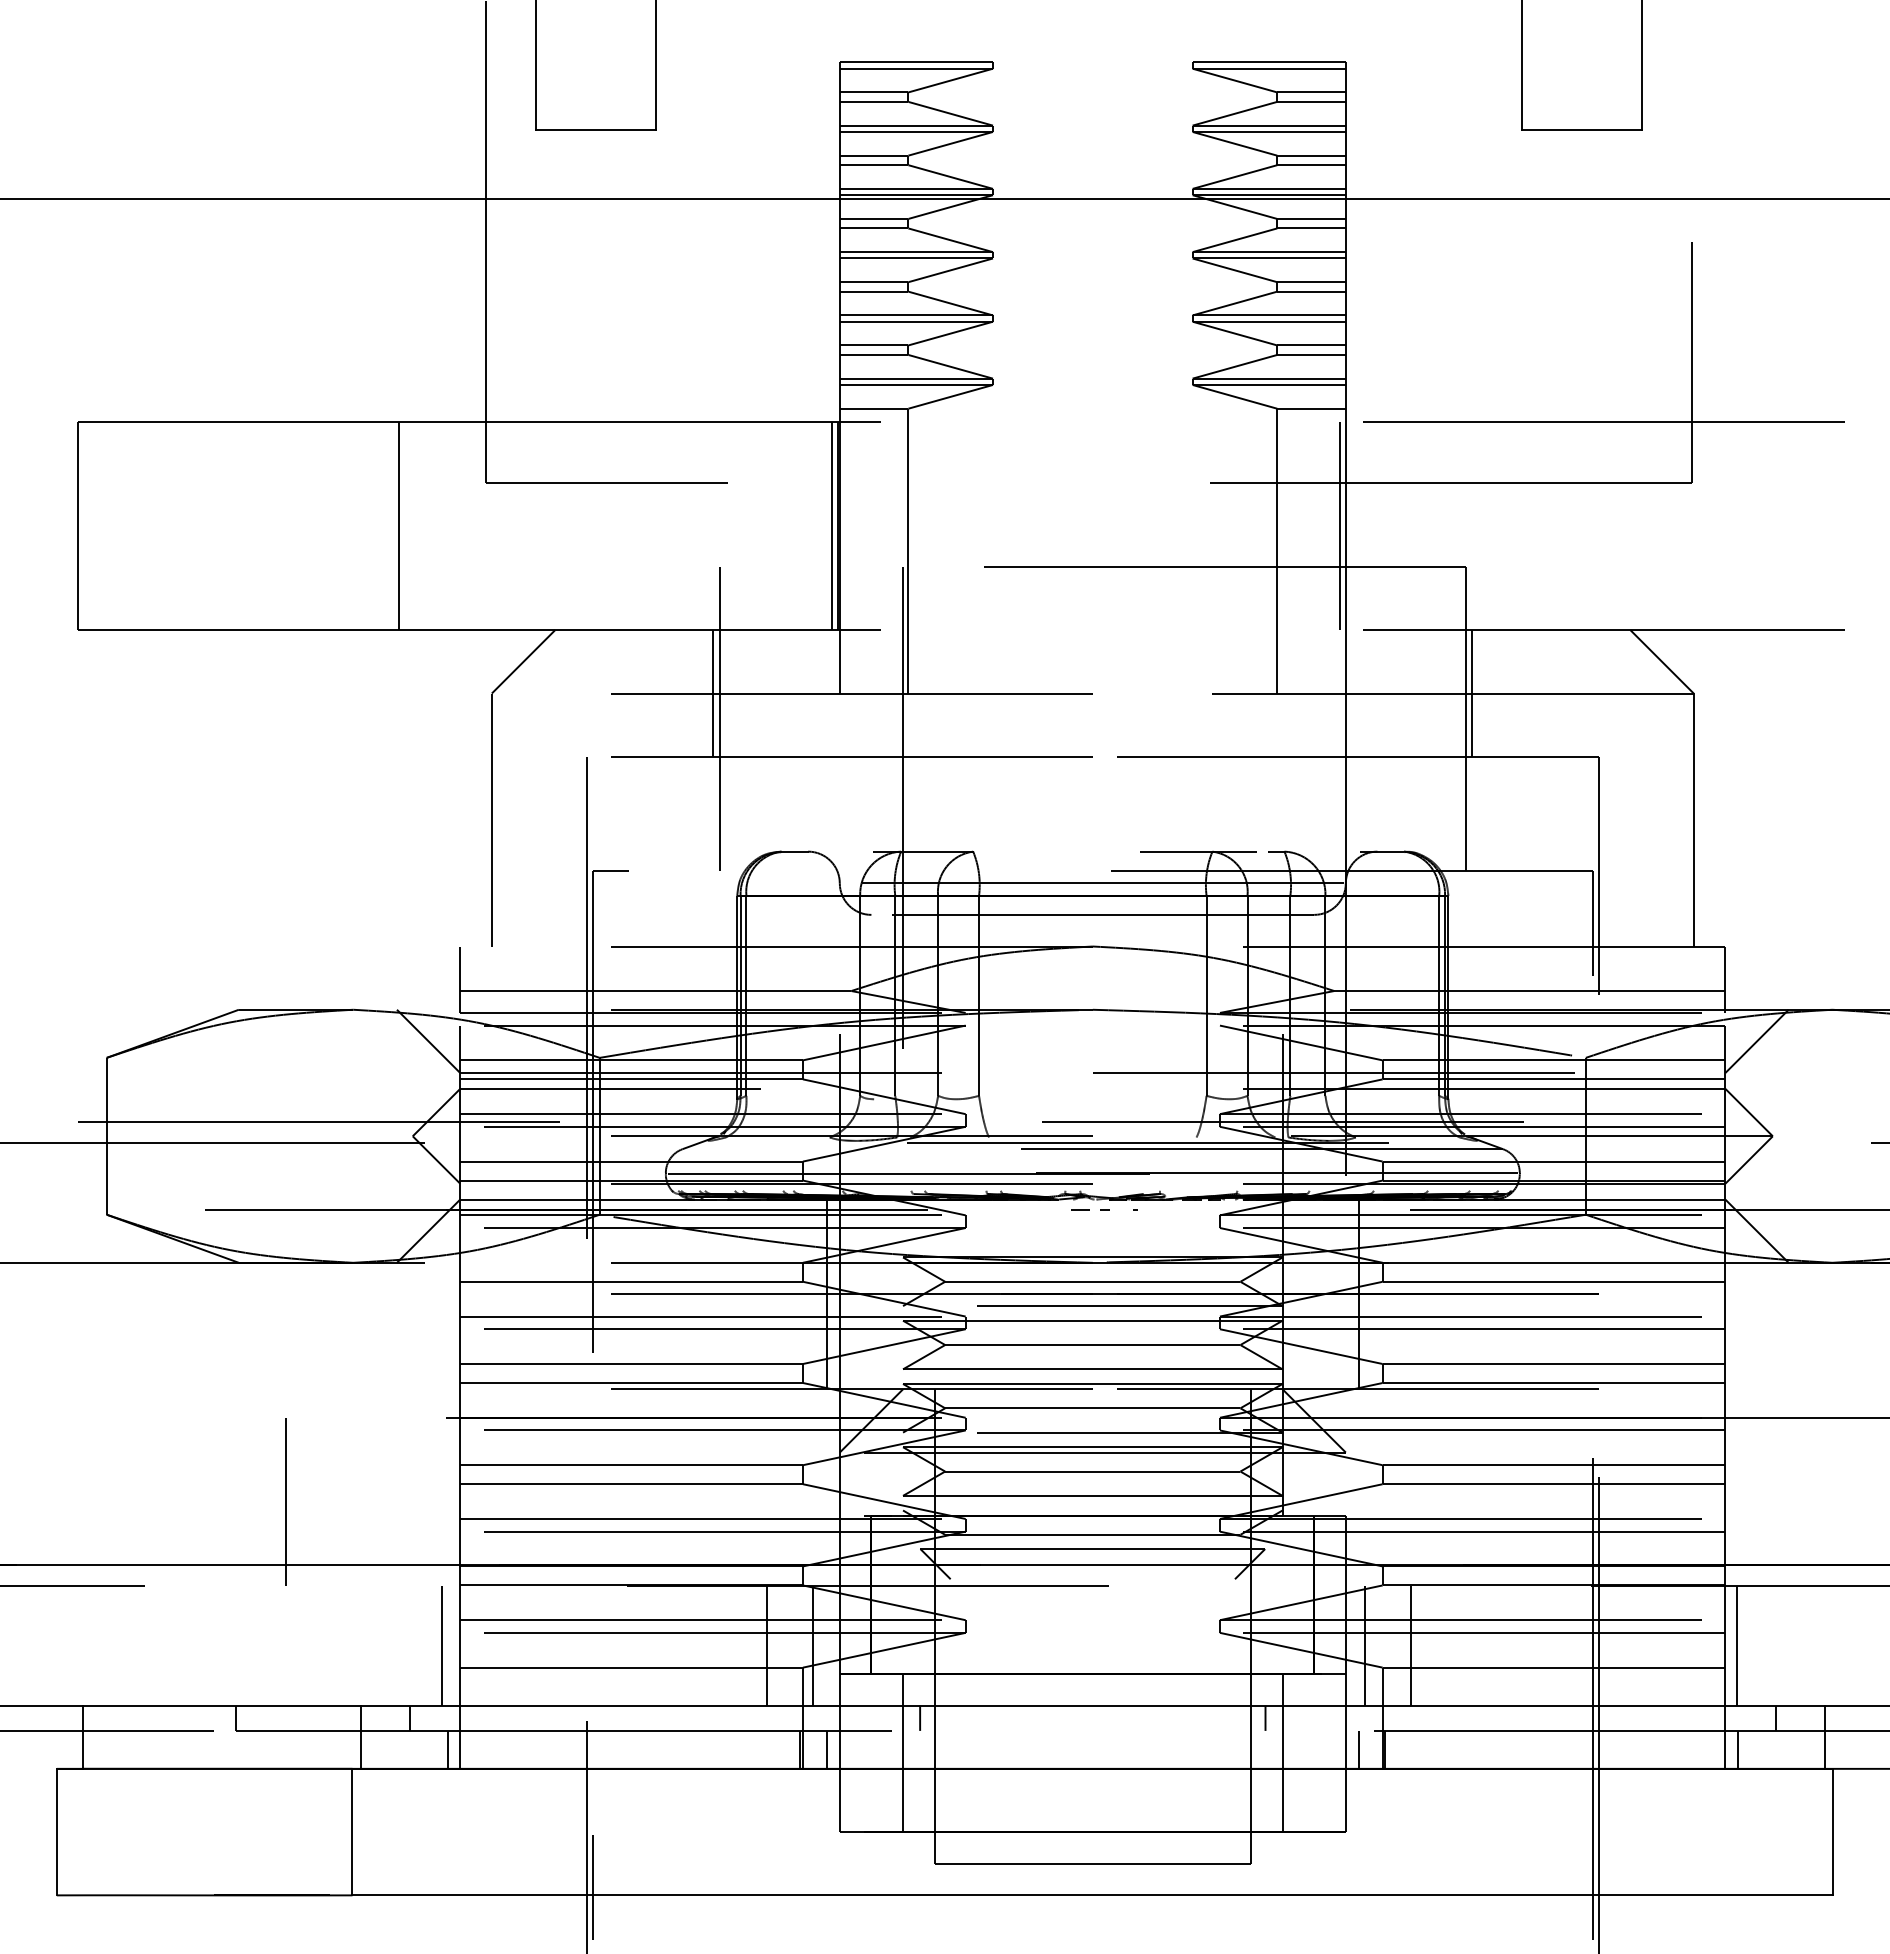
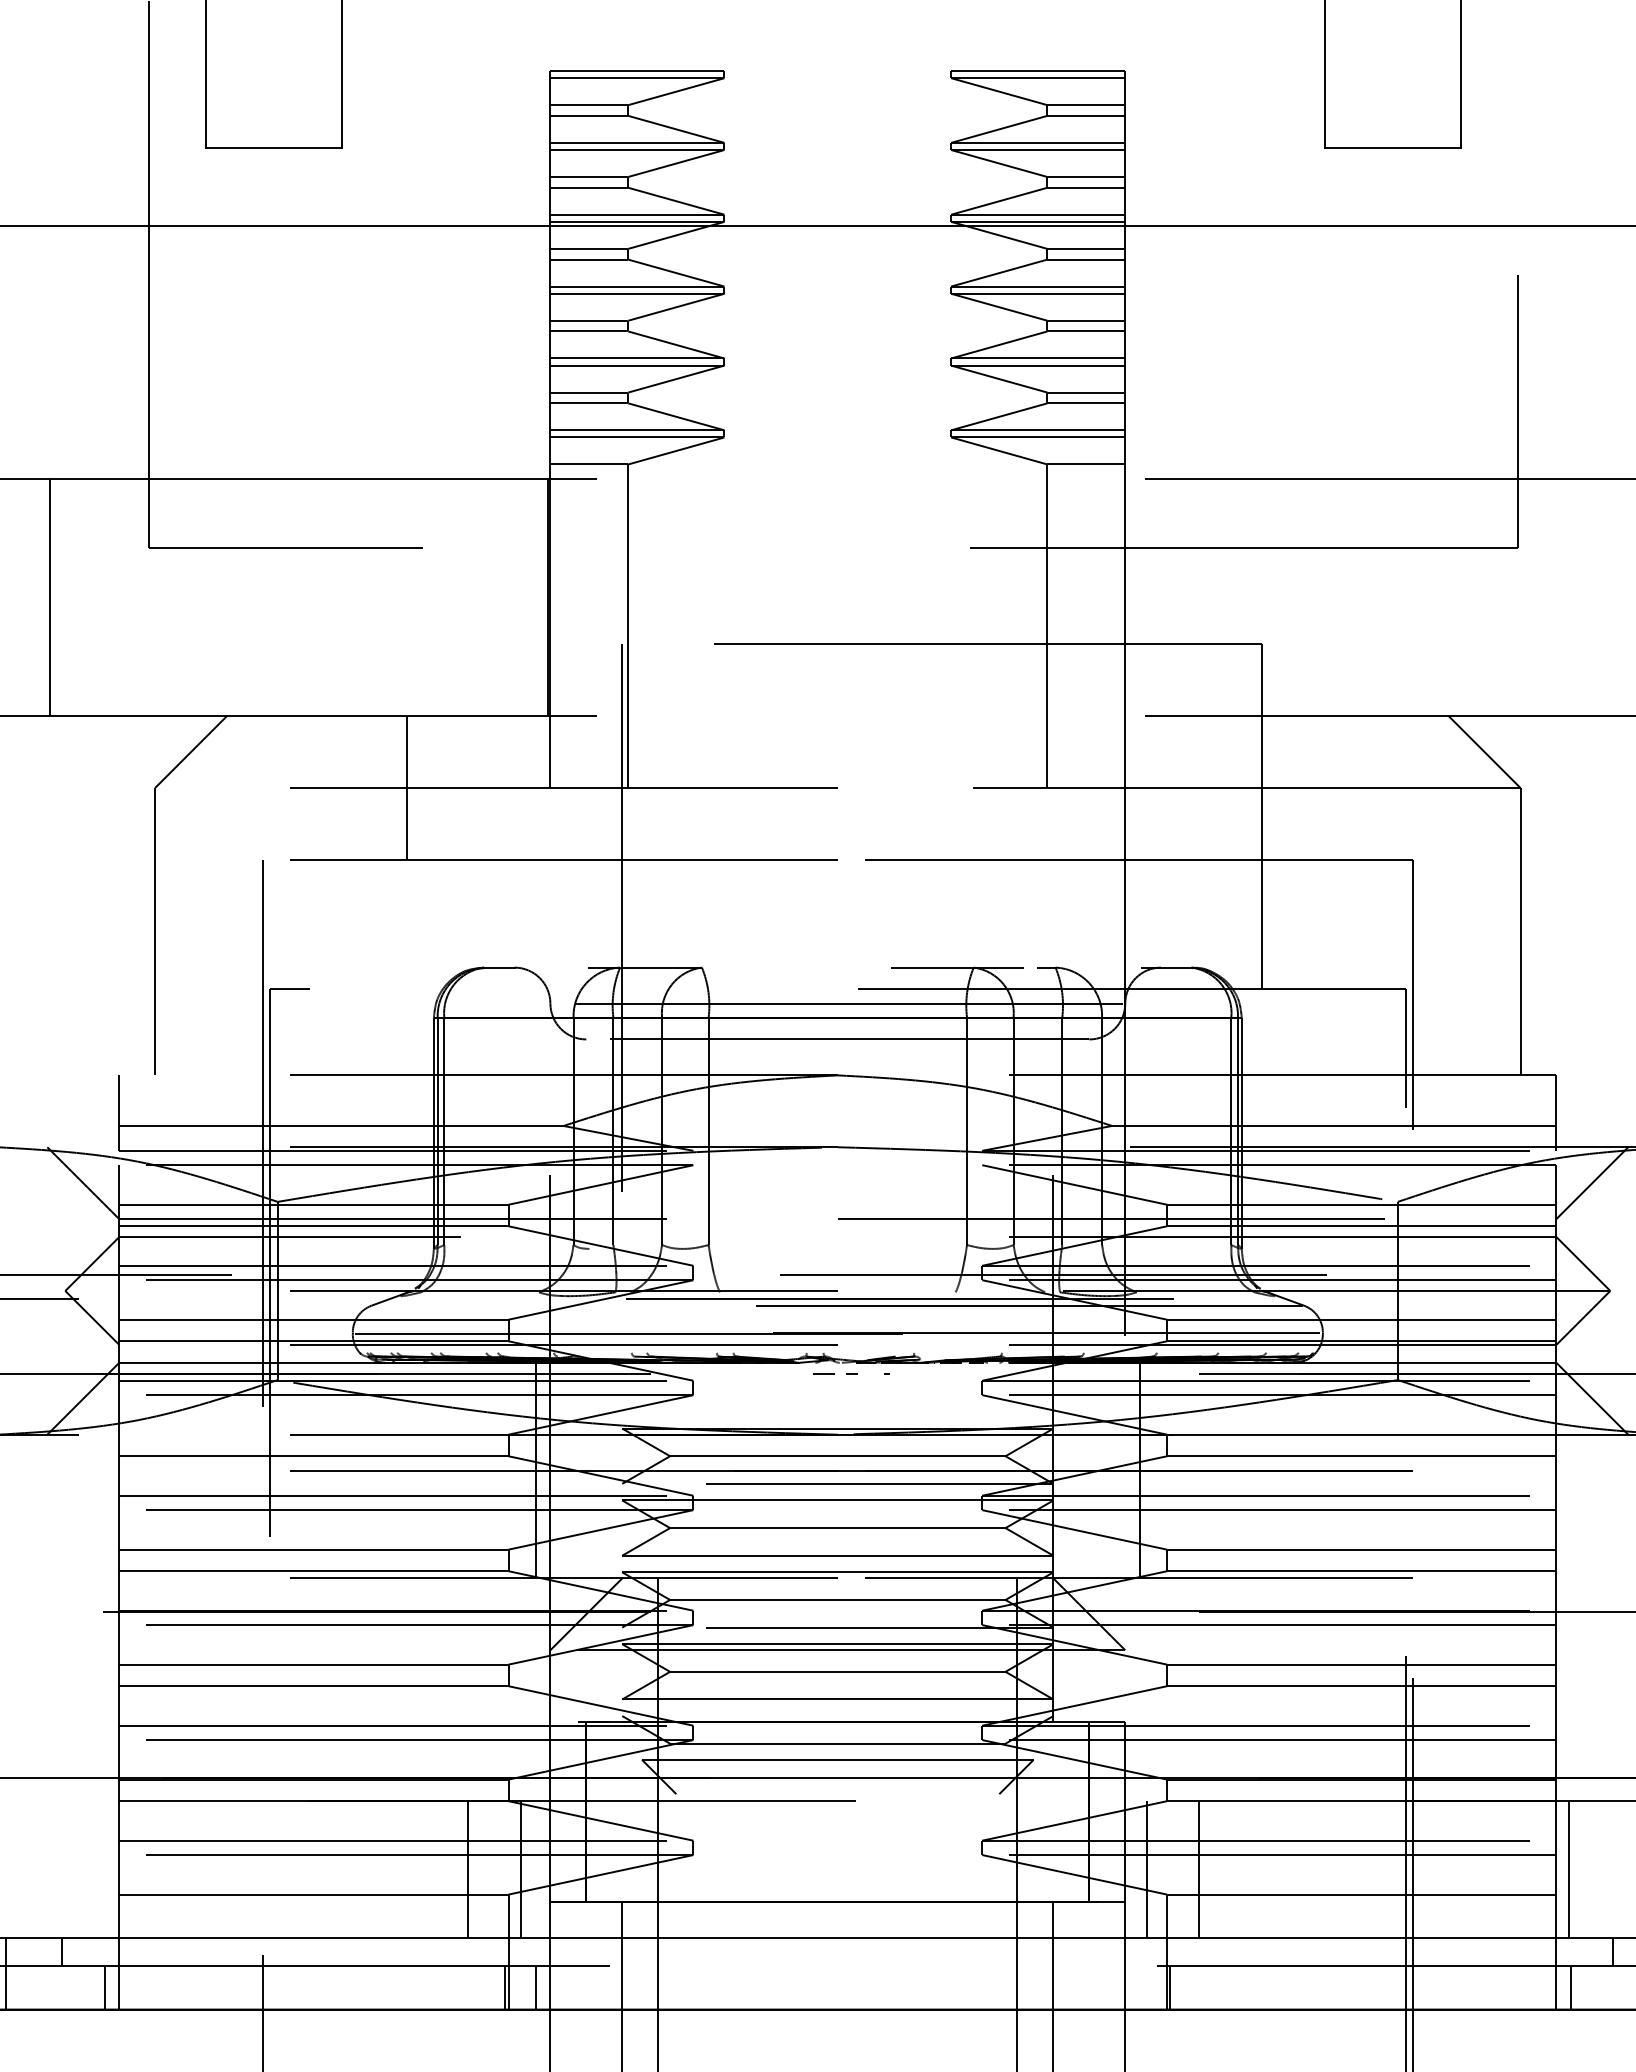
line: (832, 525) -> (542, 597), removed
line: (1340, 525) -> (1119, 597), removed
line: (1472, 693) -> (1269, 787), removed
line: (719, 718) -> (413, 816), removed
line: (441, 1645) -> (97, 1869), removed
line: (920, 1717) -> (642, 1951), removed
line: (1265, 1717) -> (1033, 1951), removed
line: (1358, 1749) -> (1139, 1987), removed

